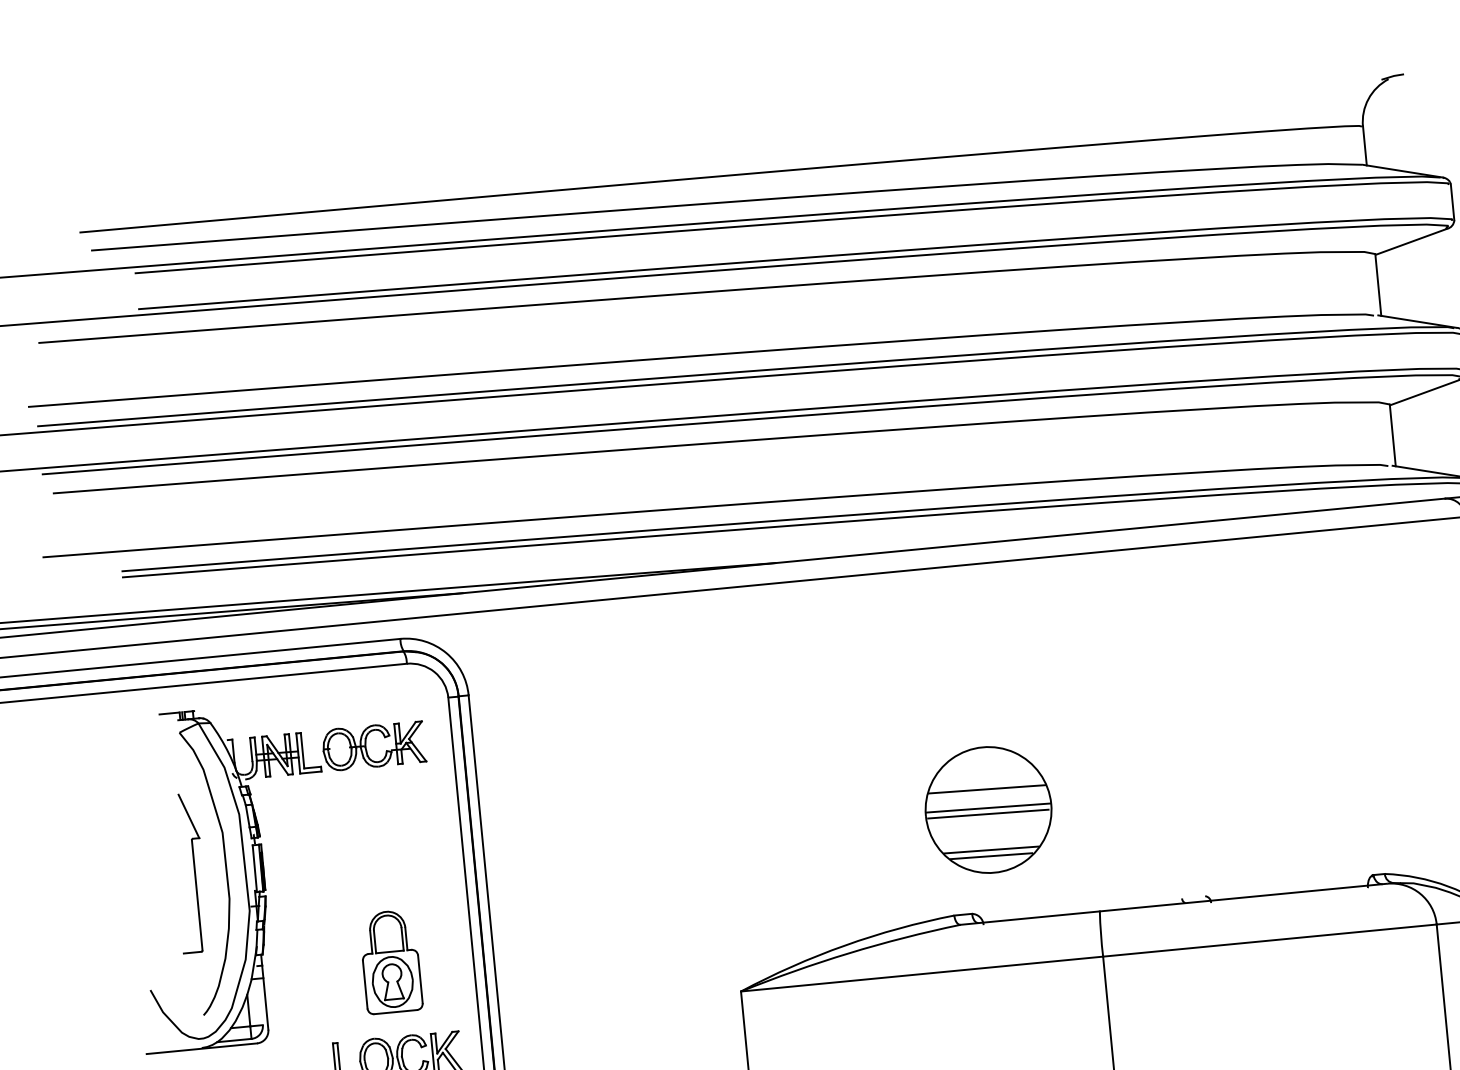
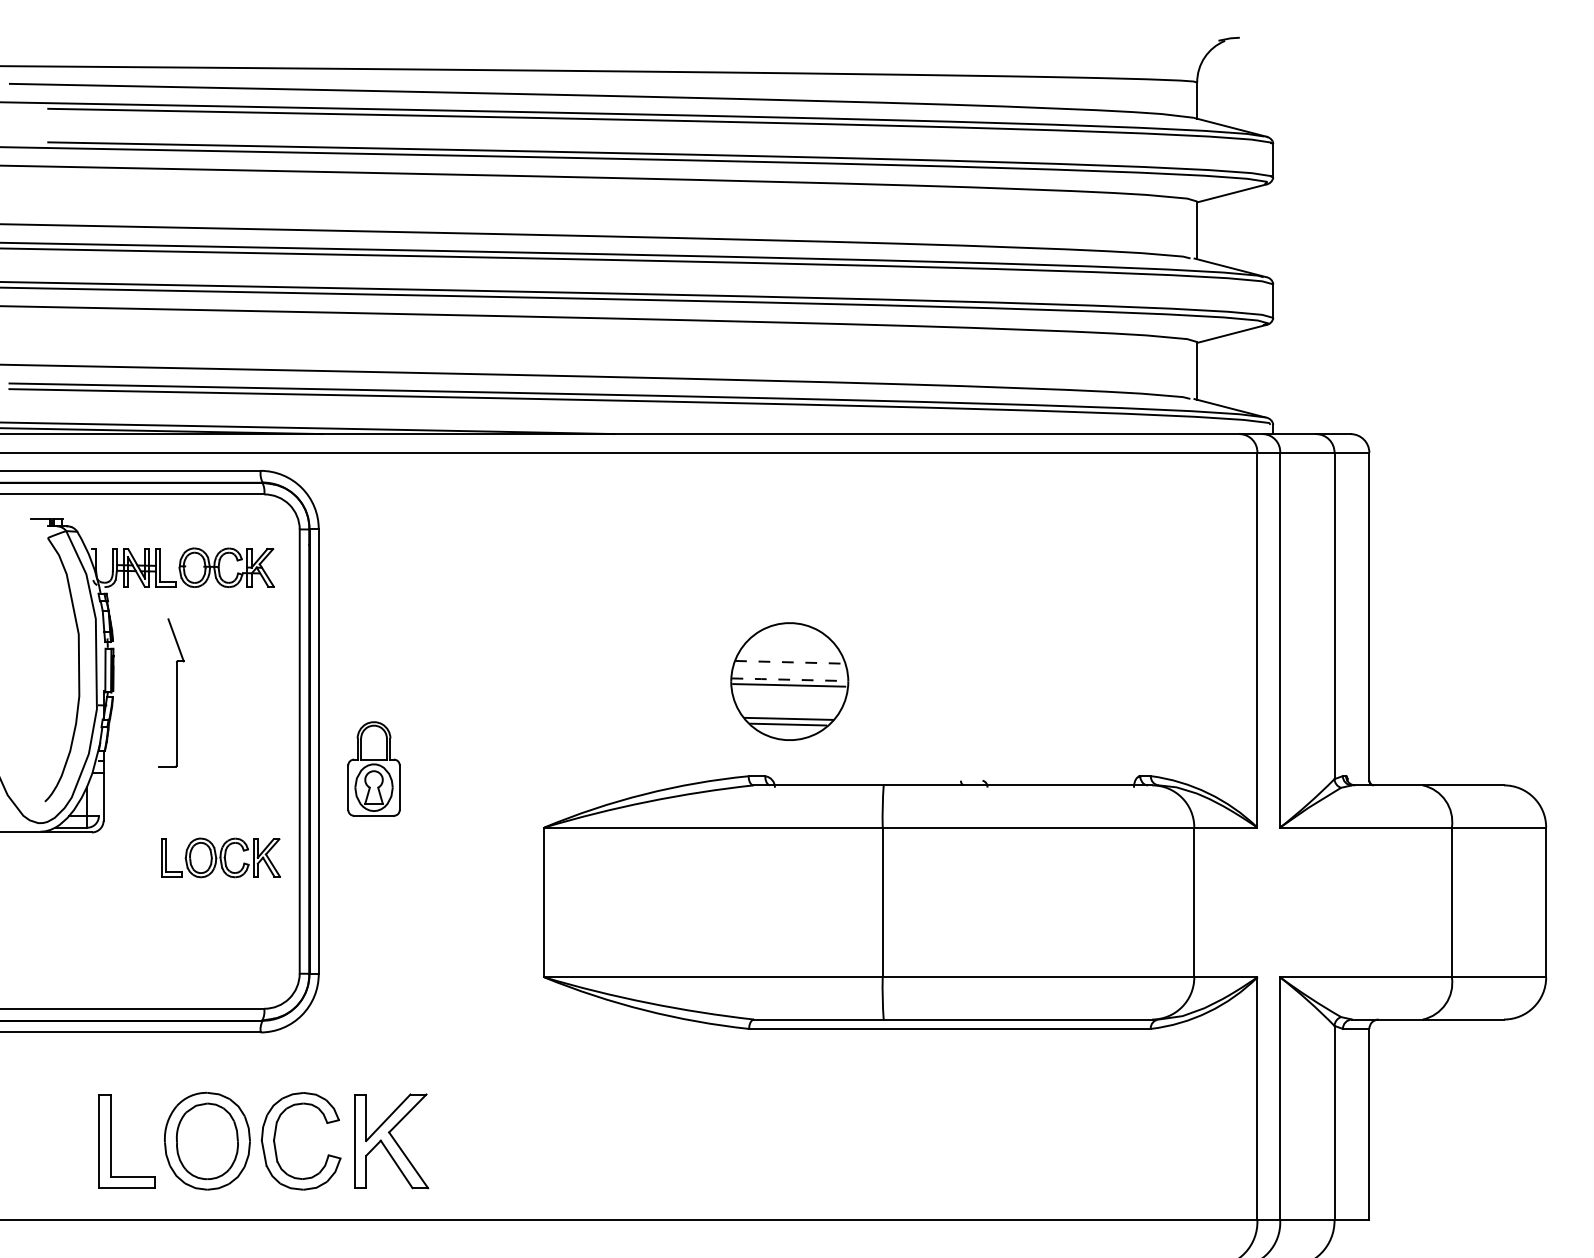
line: (988, 789) -> (791, 662), solid -> dashed
line: (988, 807) -> (789, 679), solid -> dashed
part: (189, 872) -> (171, 692), moved
part: (390, 961) -> (373, 768), moved

